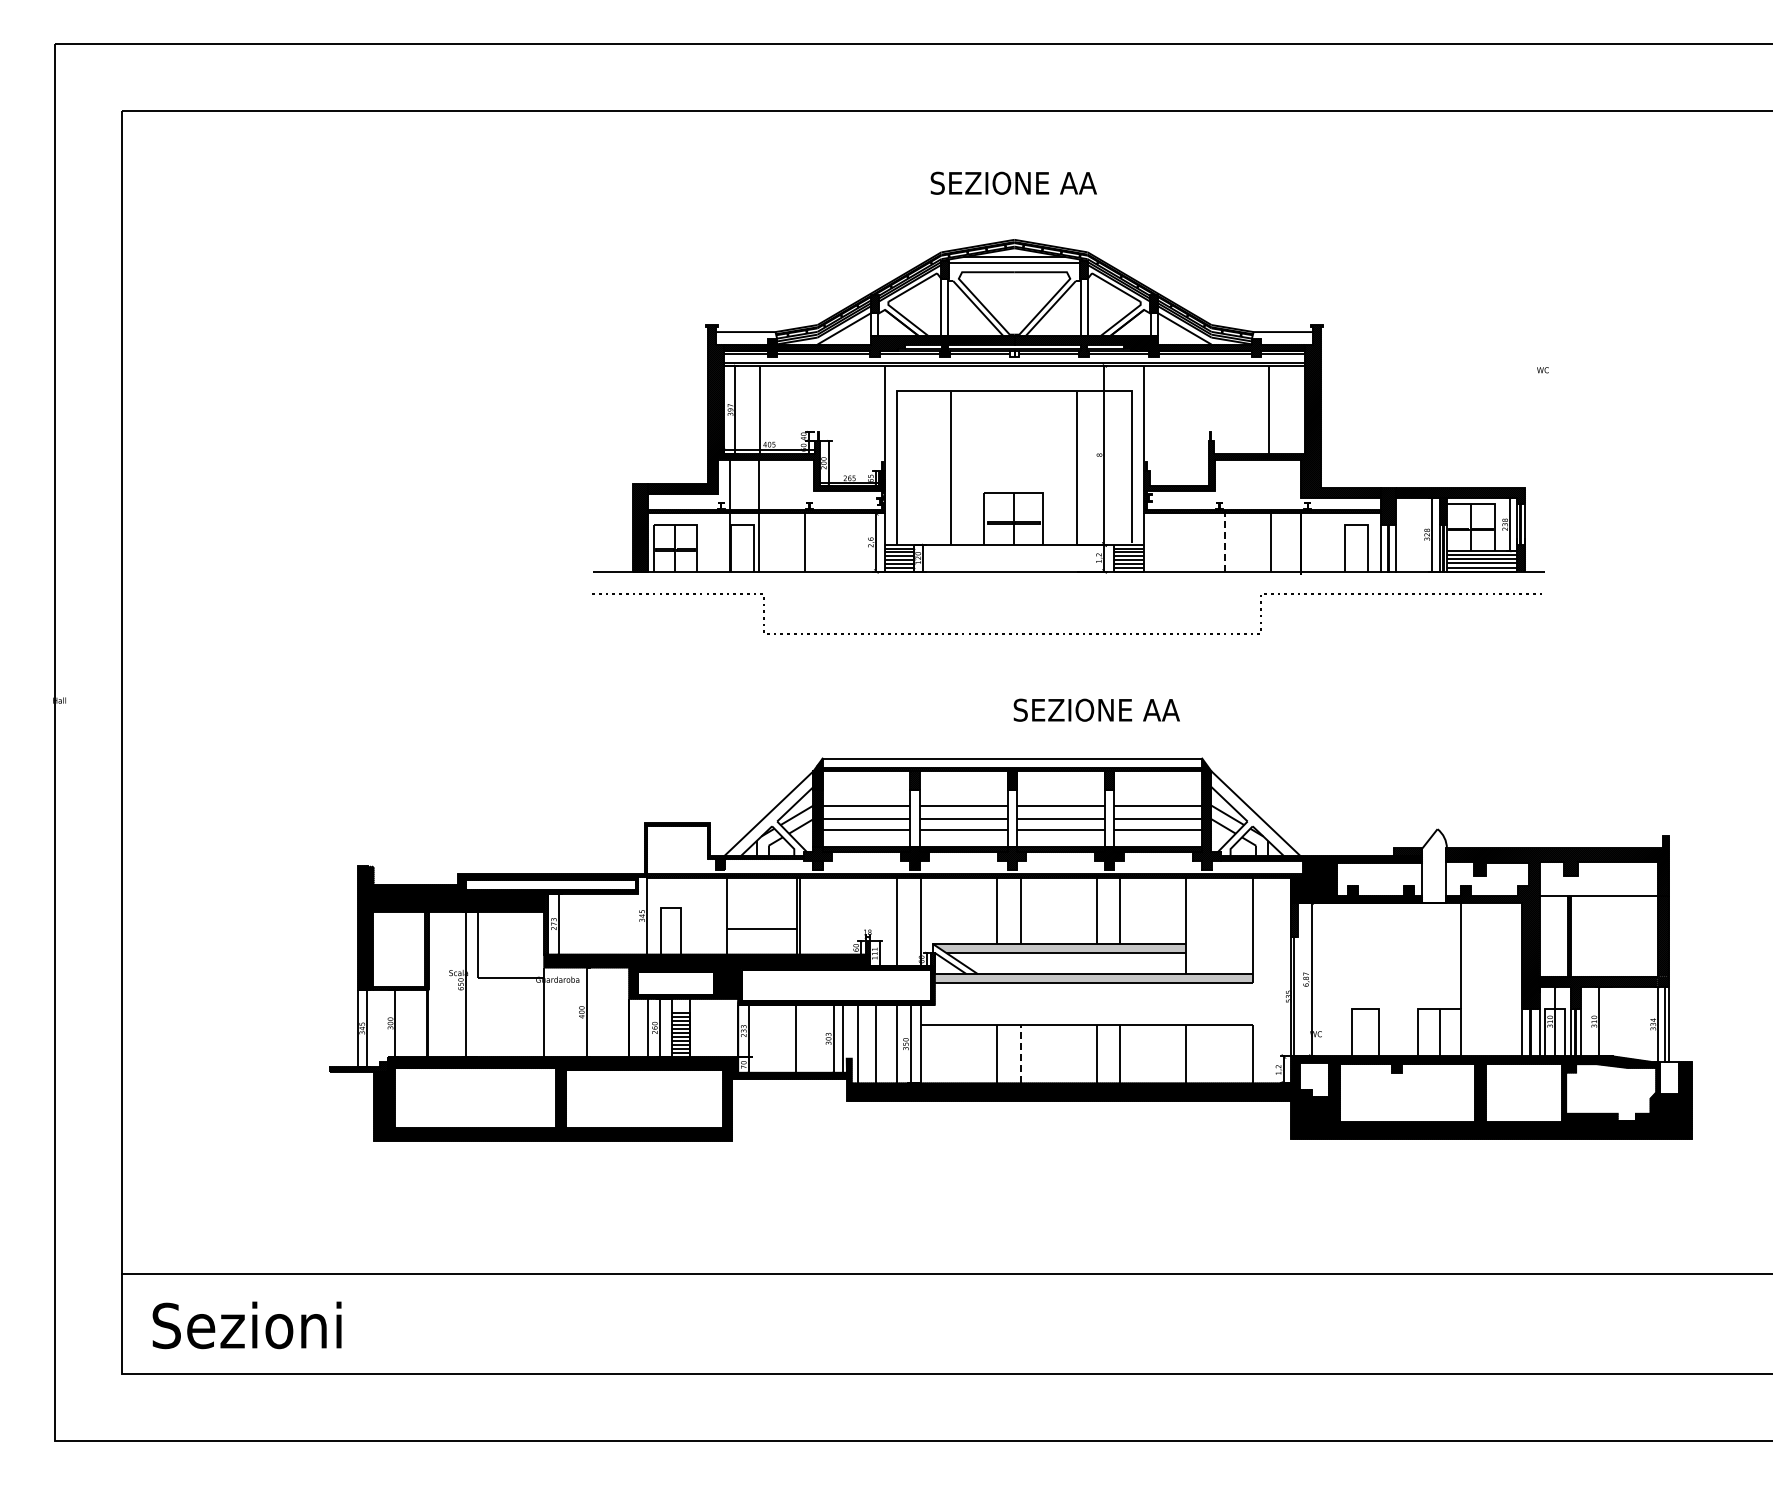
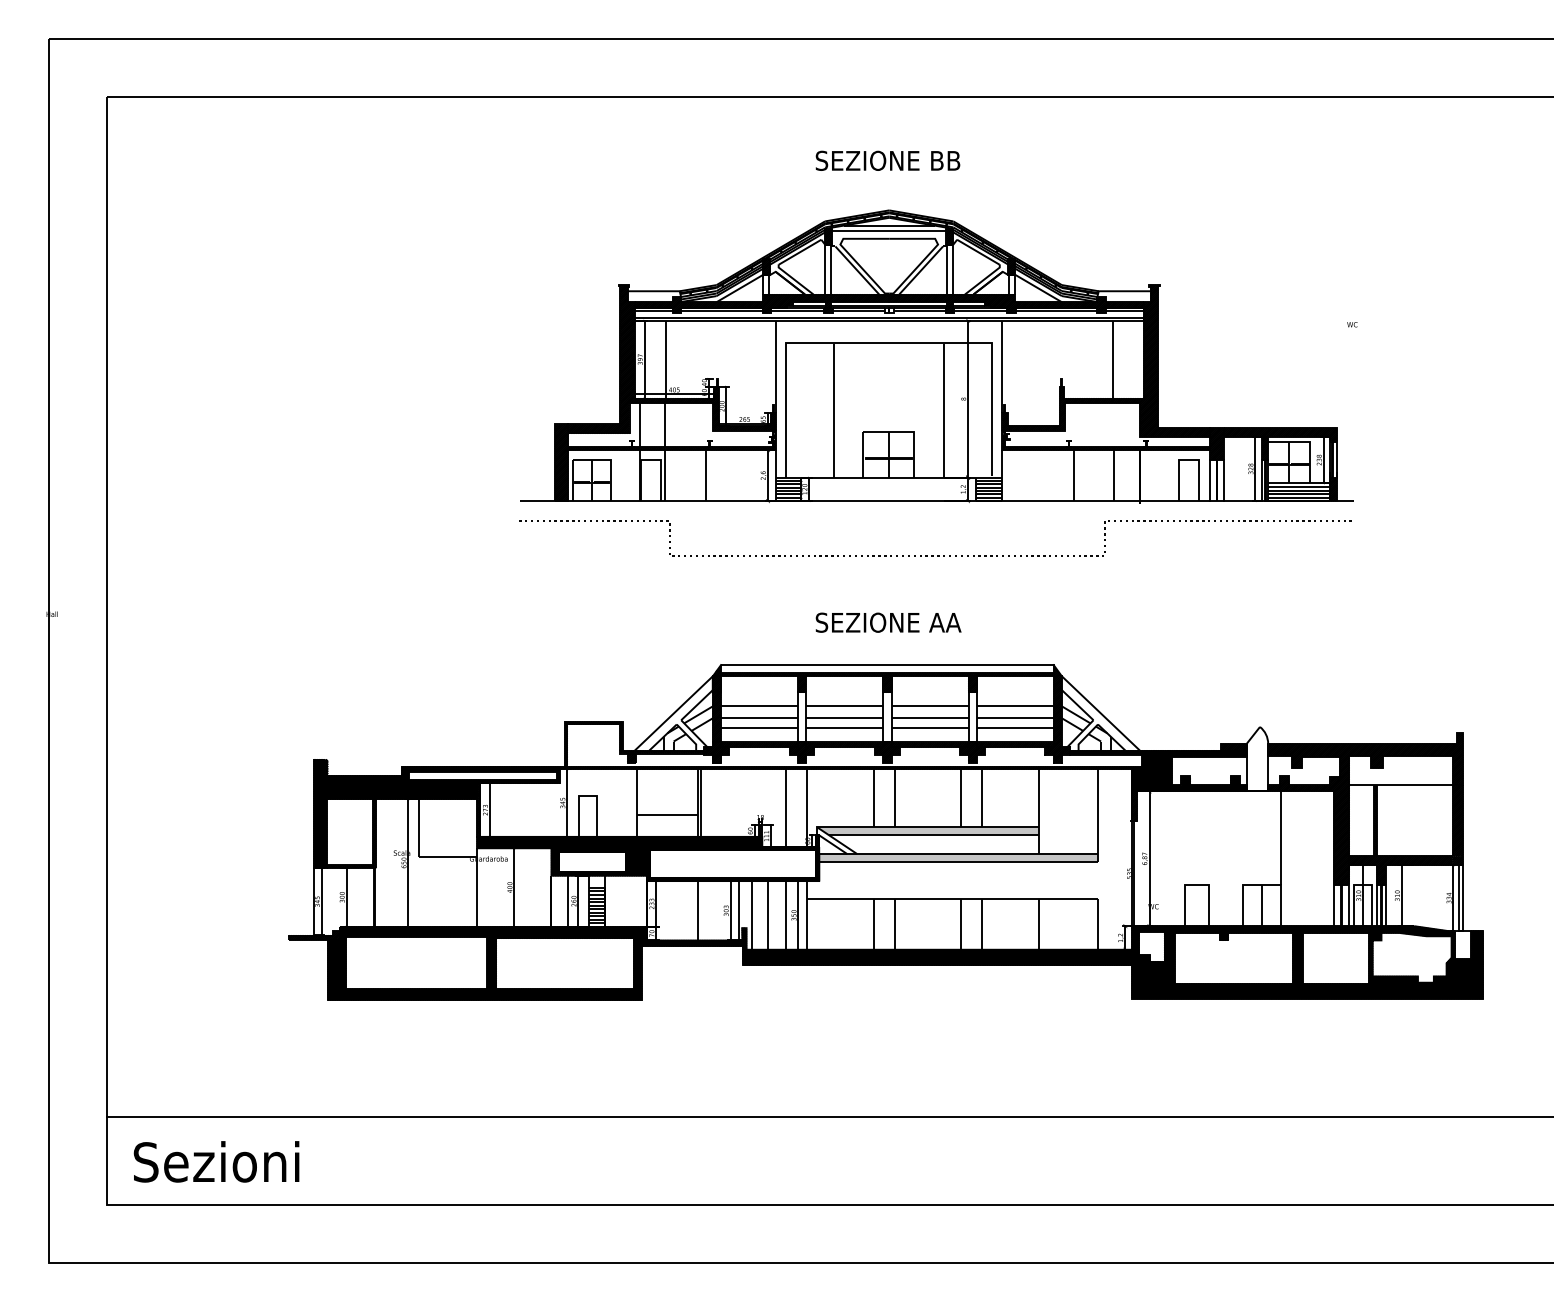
text: (1078, 183) -> (945, 161), SEZIONE AA -> SEZIONE BB
line: (1224, 540) -> (1073, 473), dashed -> solid
text: (1096, 709) -> (888, 622), moved
line: (1020, 1053) -> (894, 923), dashed -> solid

